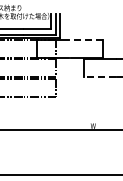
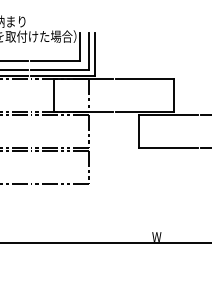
line: (86, 39) -> (144, 79), dashed -> solid
line: (99, 77) -> (168, 148), dashed -> solid

